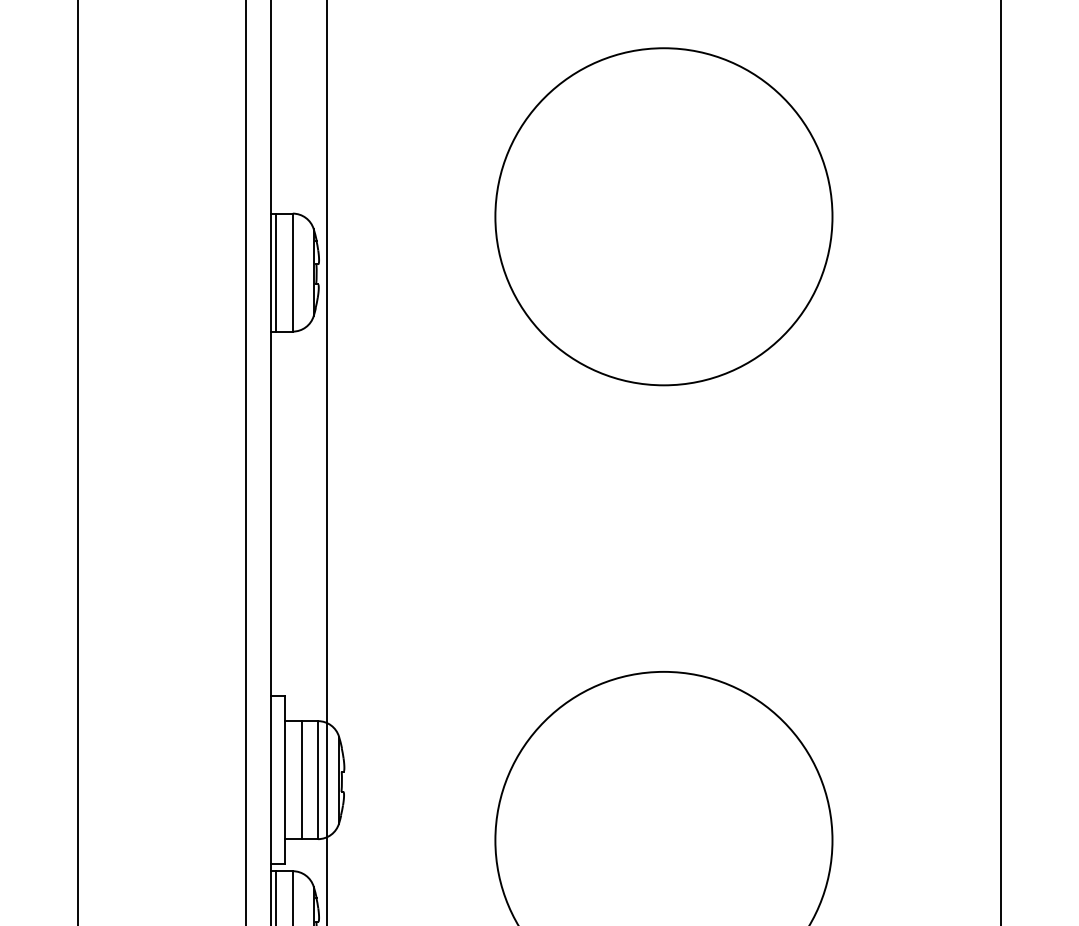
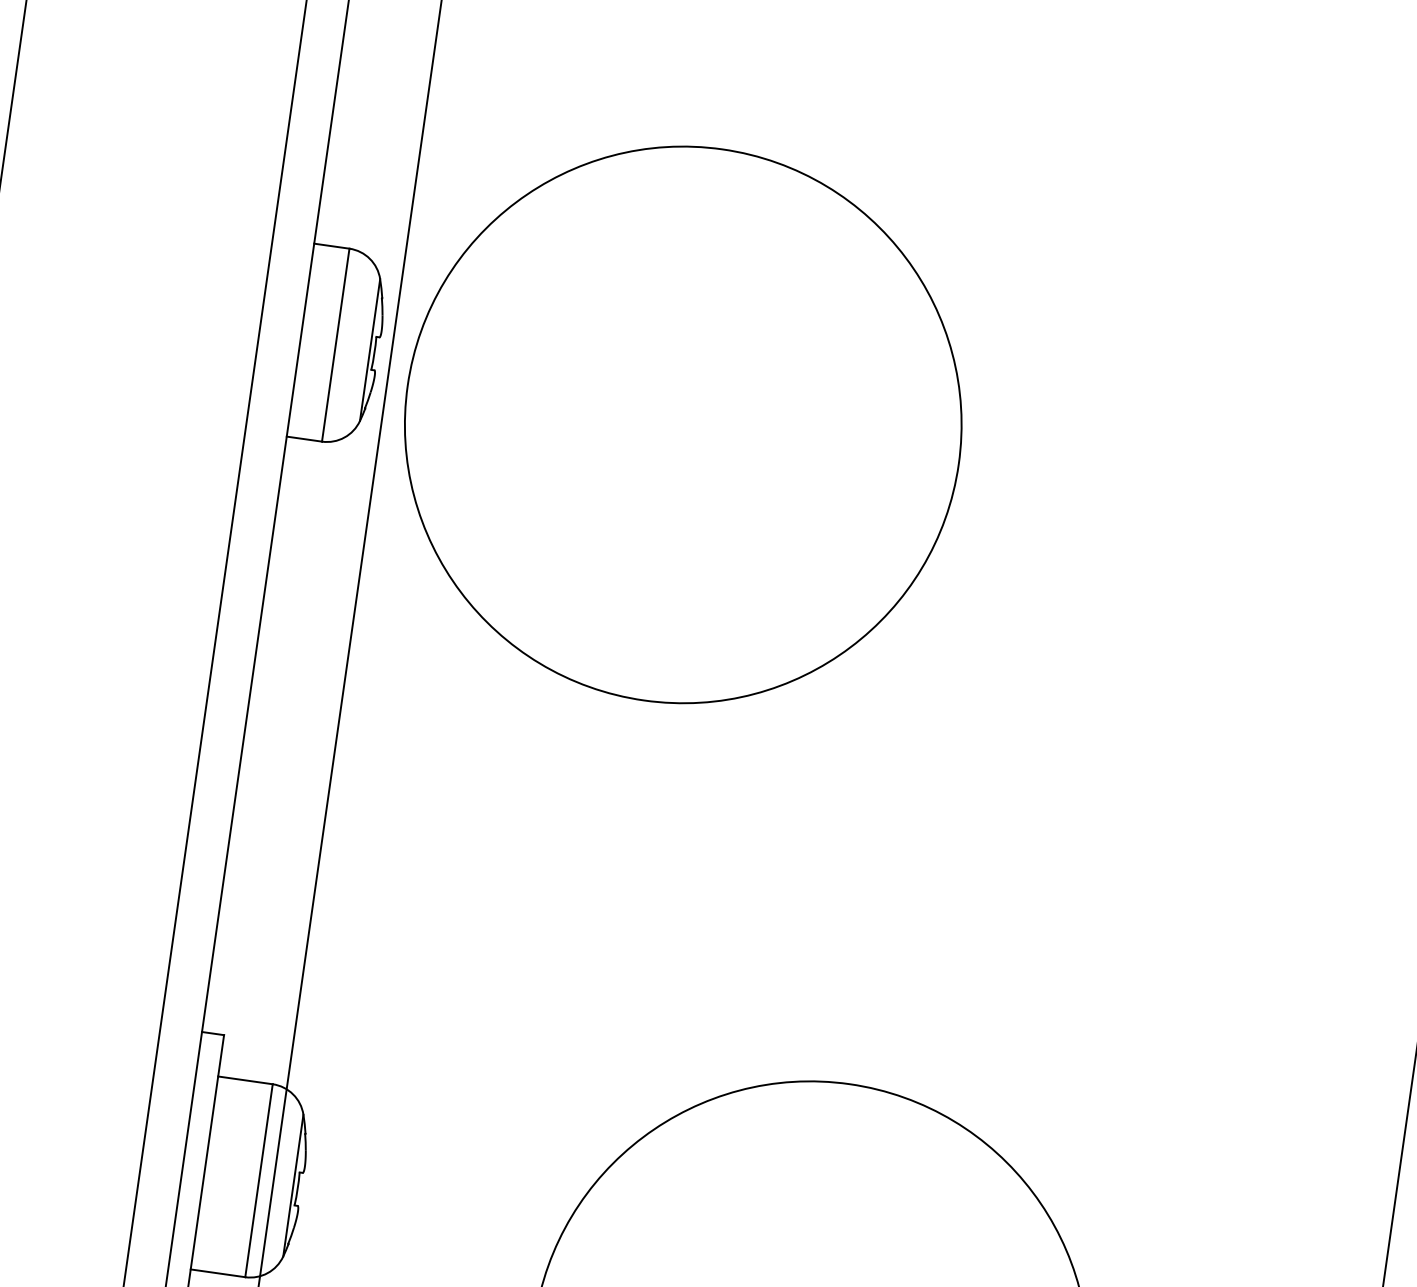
circle: (663, 216) -> (682, 424), moved
line: (276, 272) -> (309, 341), removed
line: (301, 780) -> (231, 1177), removed

